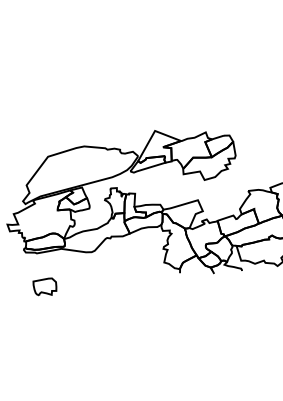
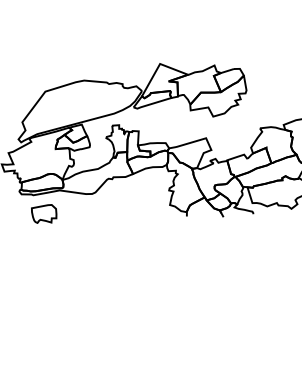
part: (44, 286) -> (43, 213), moved

